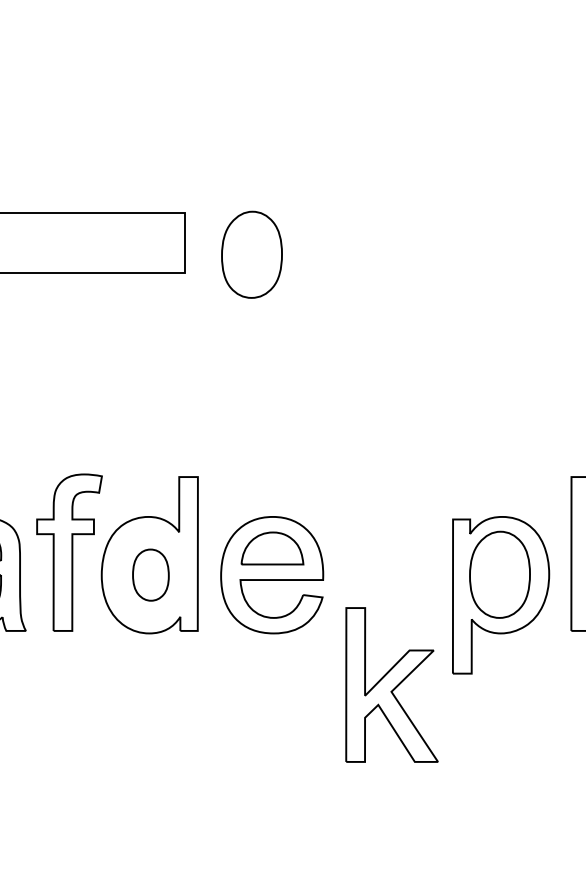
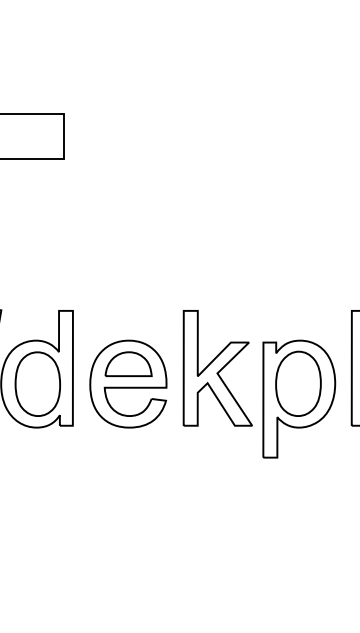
part: (251, 254) -> (112, 144), removed
part: (150, 574) -> (37, 383), size x1.67
part: (391, 684) -> (217, 367), moved

